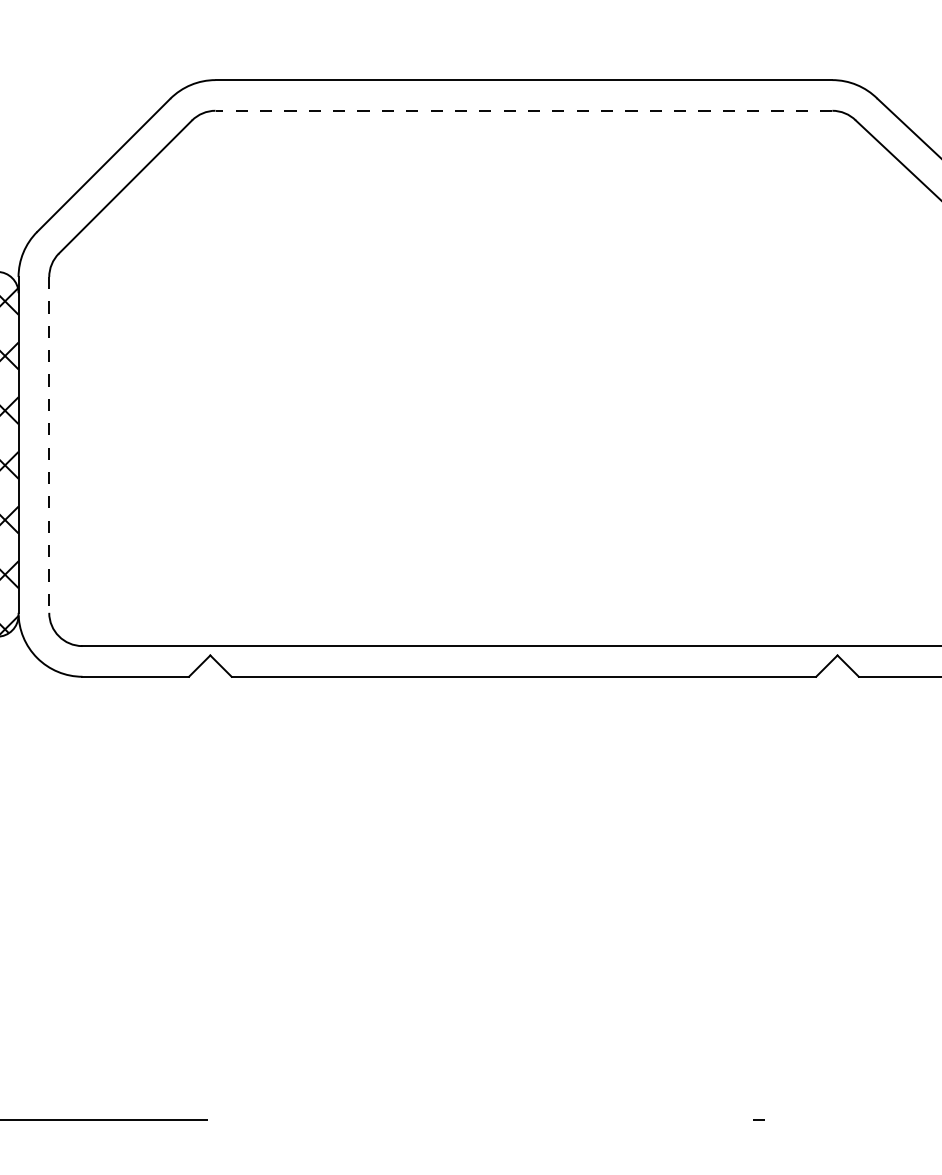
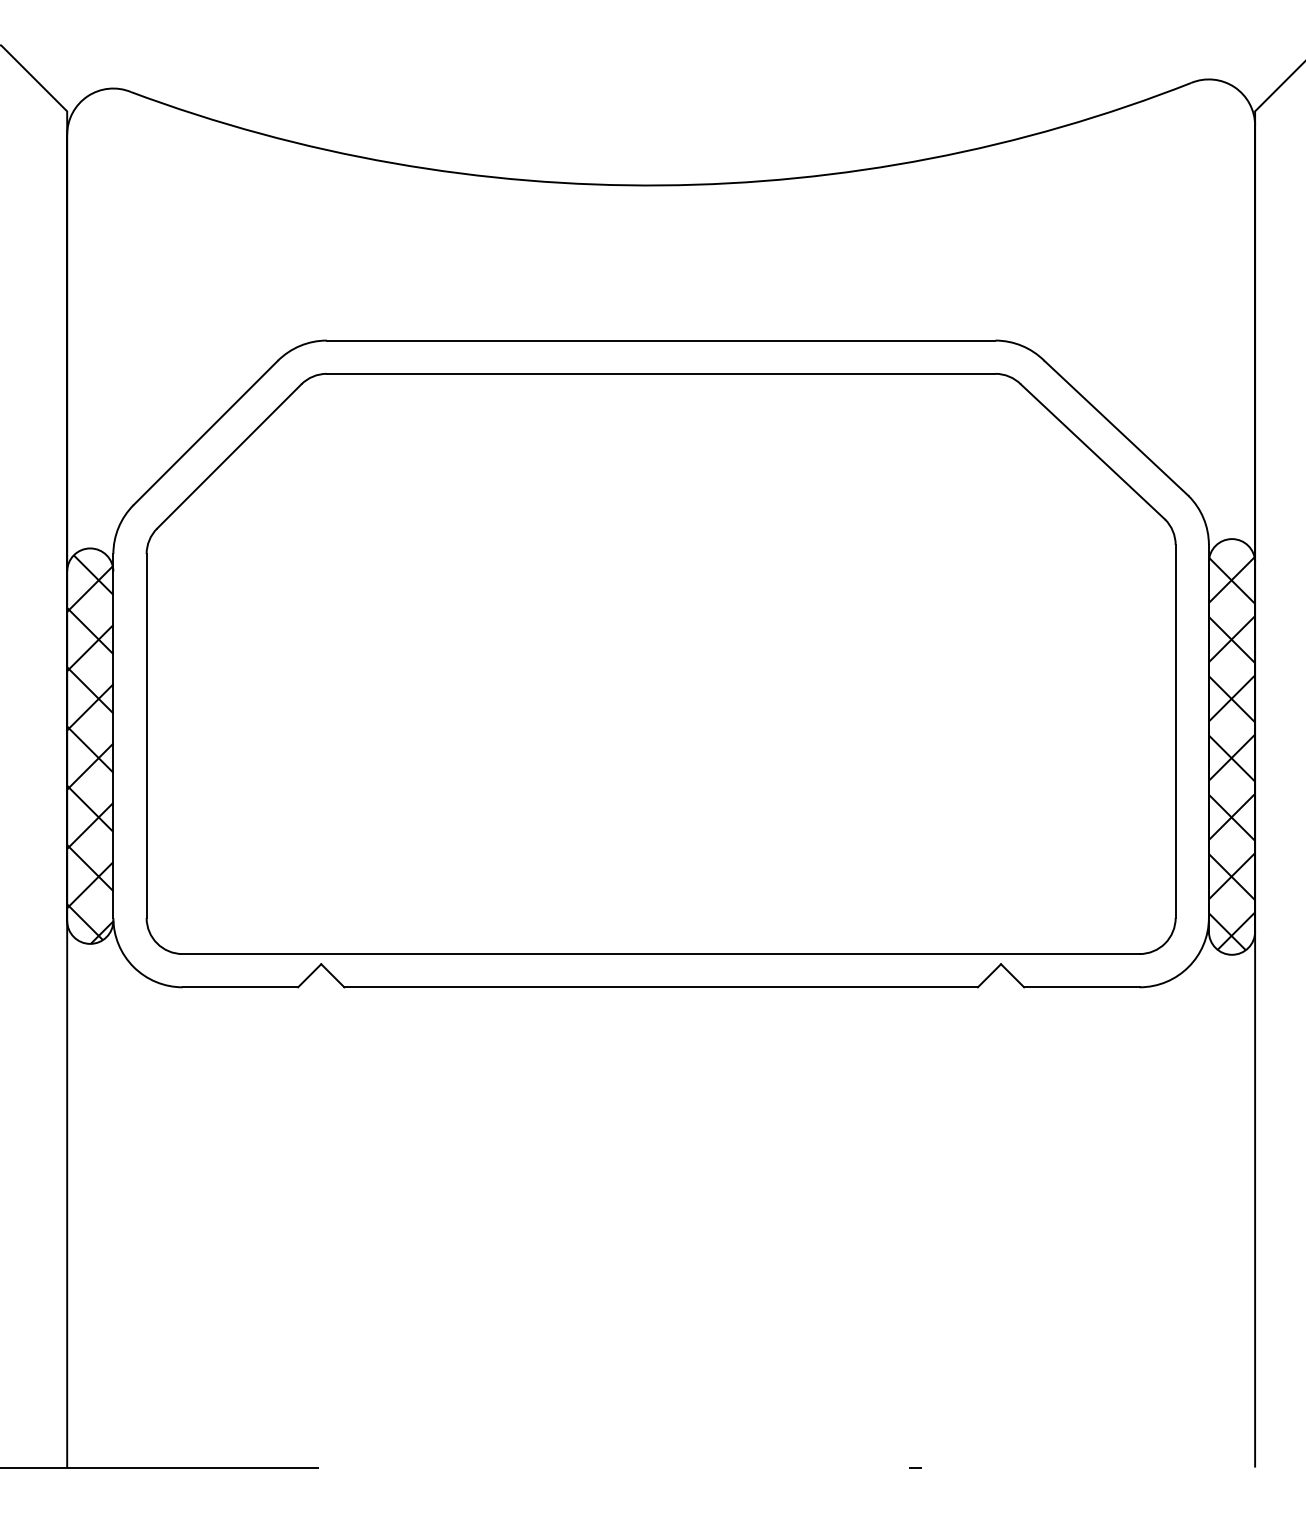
line: (523, 110) -> (660, 373), dashed -> solid
line: (49, 445) -> (146, 736), dashed -> solid

